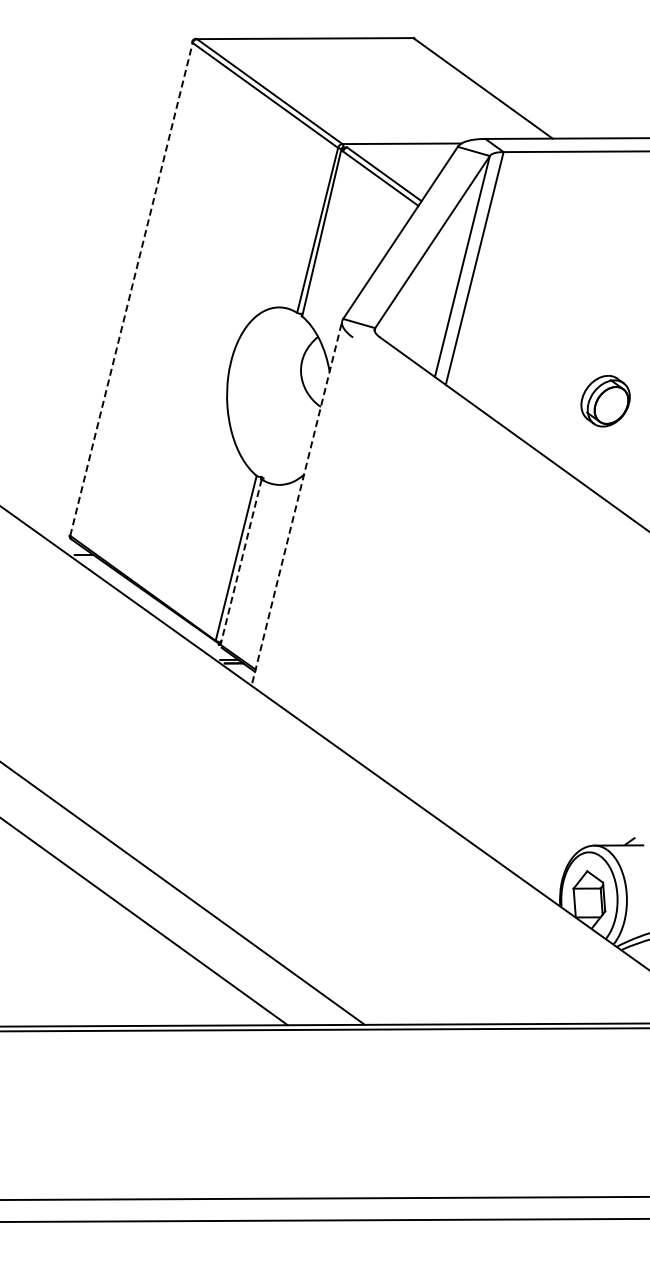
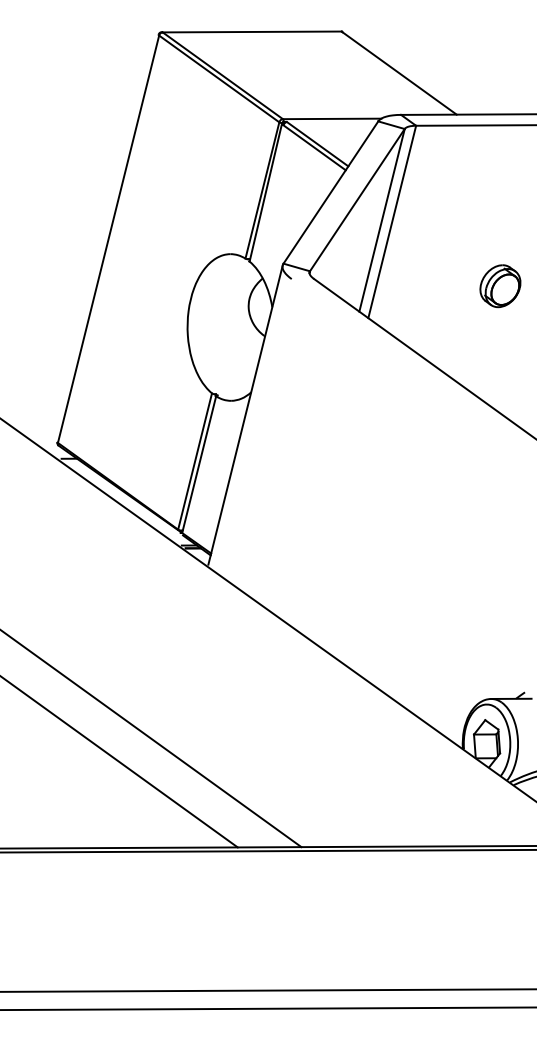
line: (131, 289) -> (108, 239), dashed -> solid
part: (605, 400) -> (500, 285), moved
line: (297, 501) -> (245, 414), dashed -> solid
line: (241, 561) -> (199, 464), dashed -> solid

